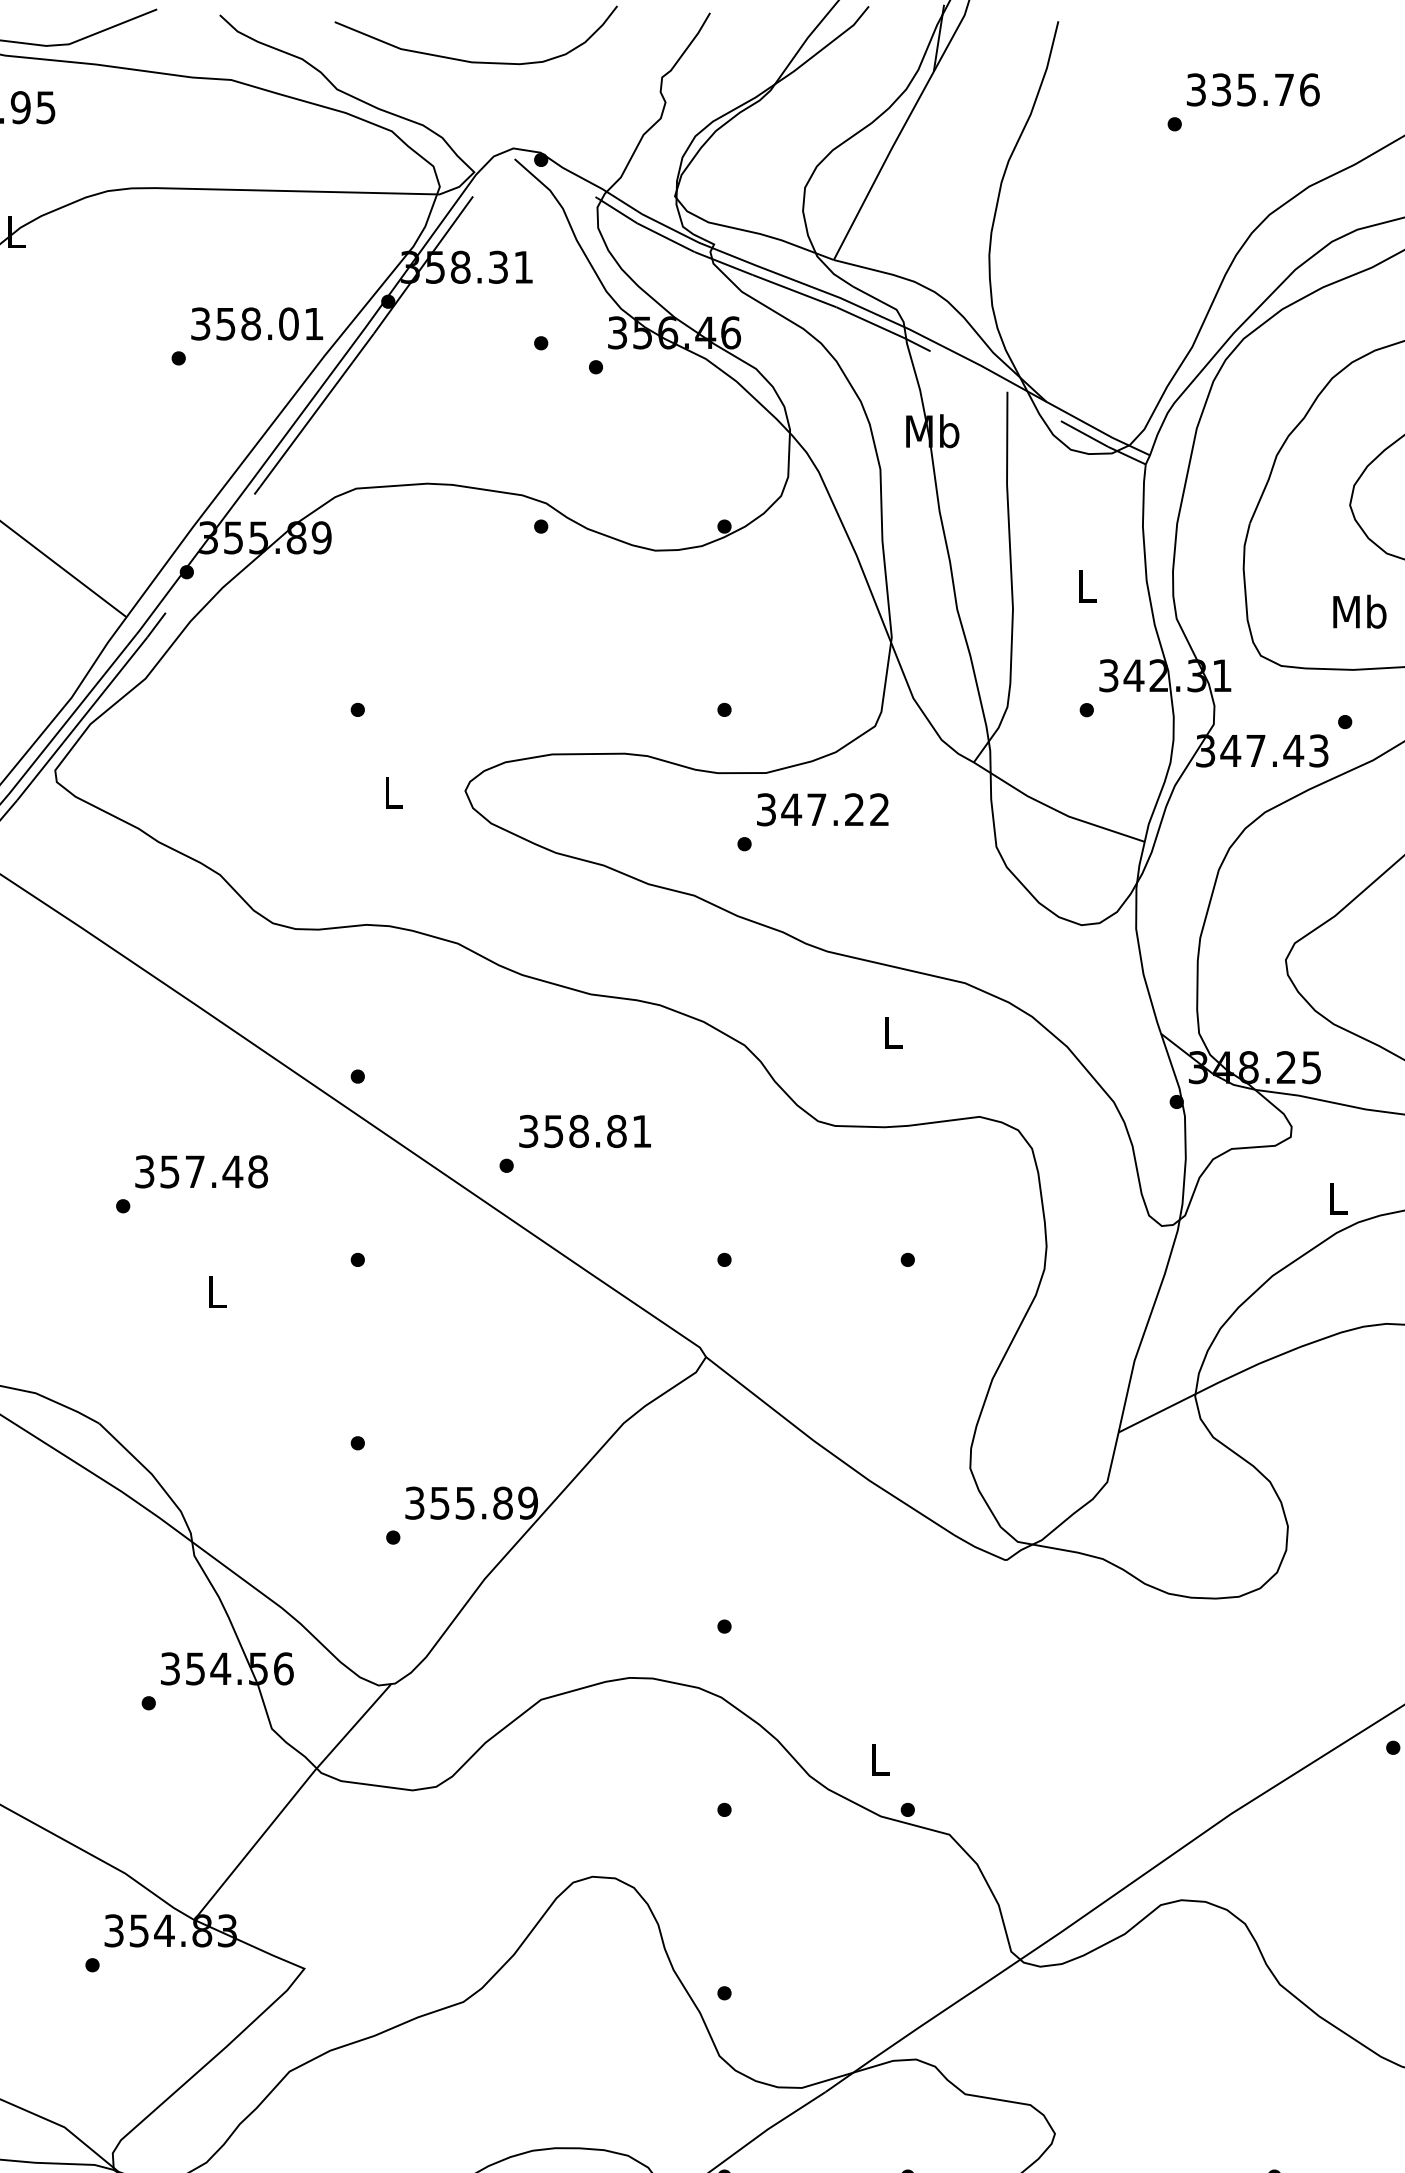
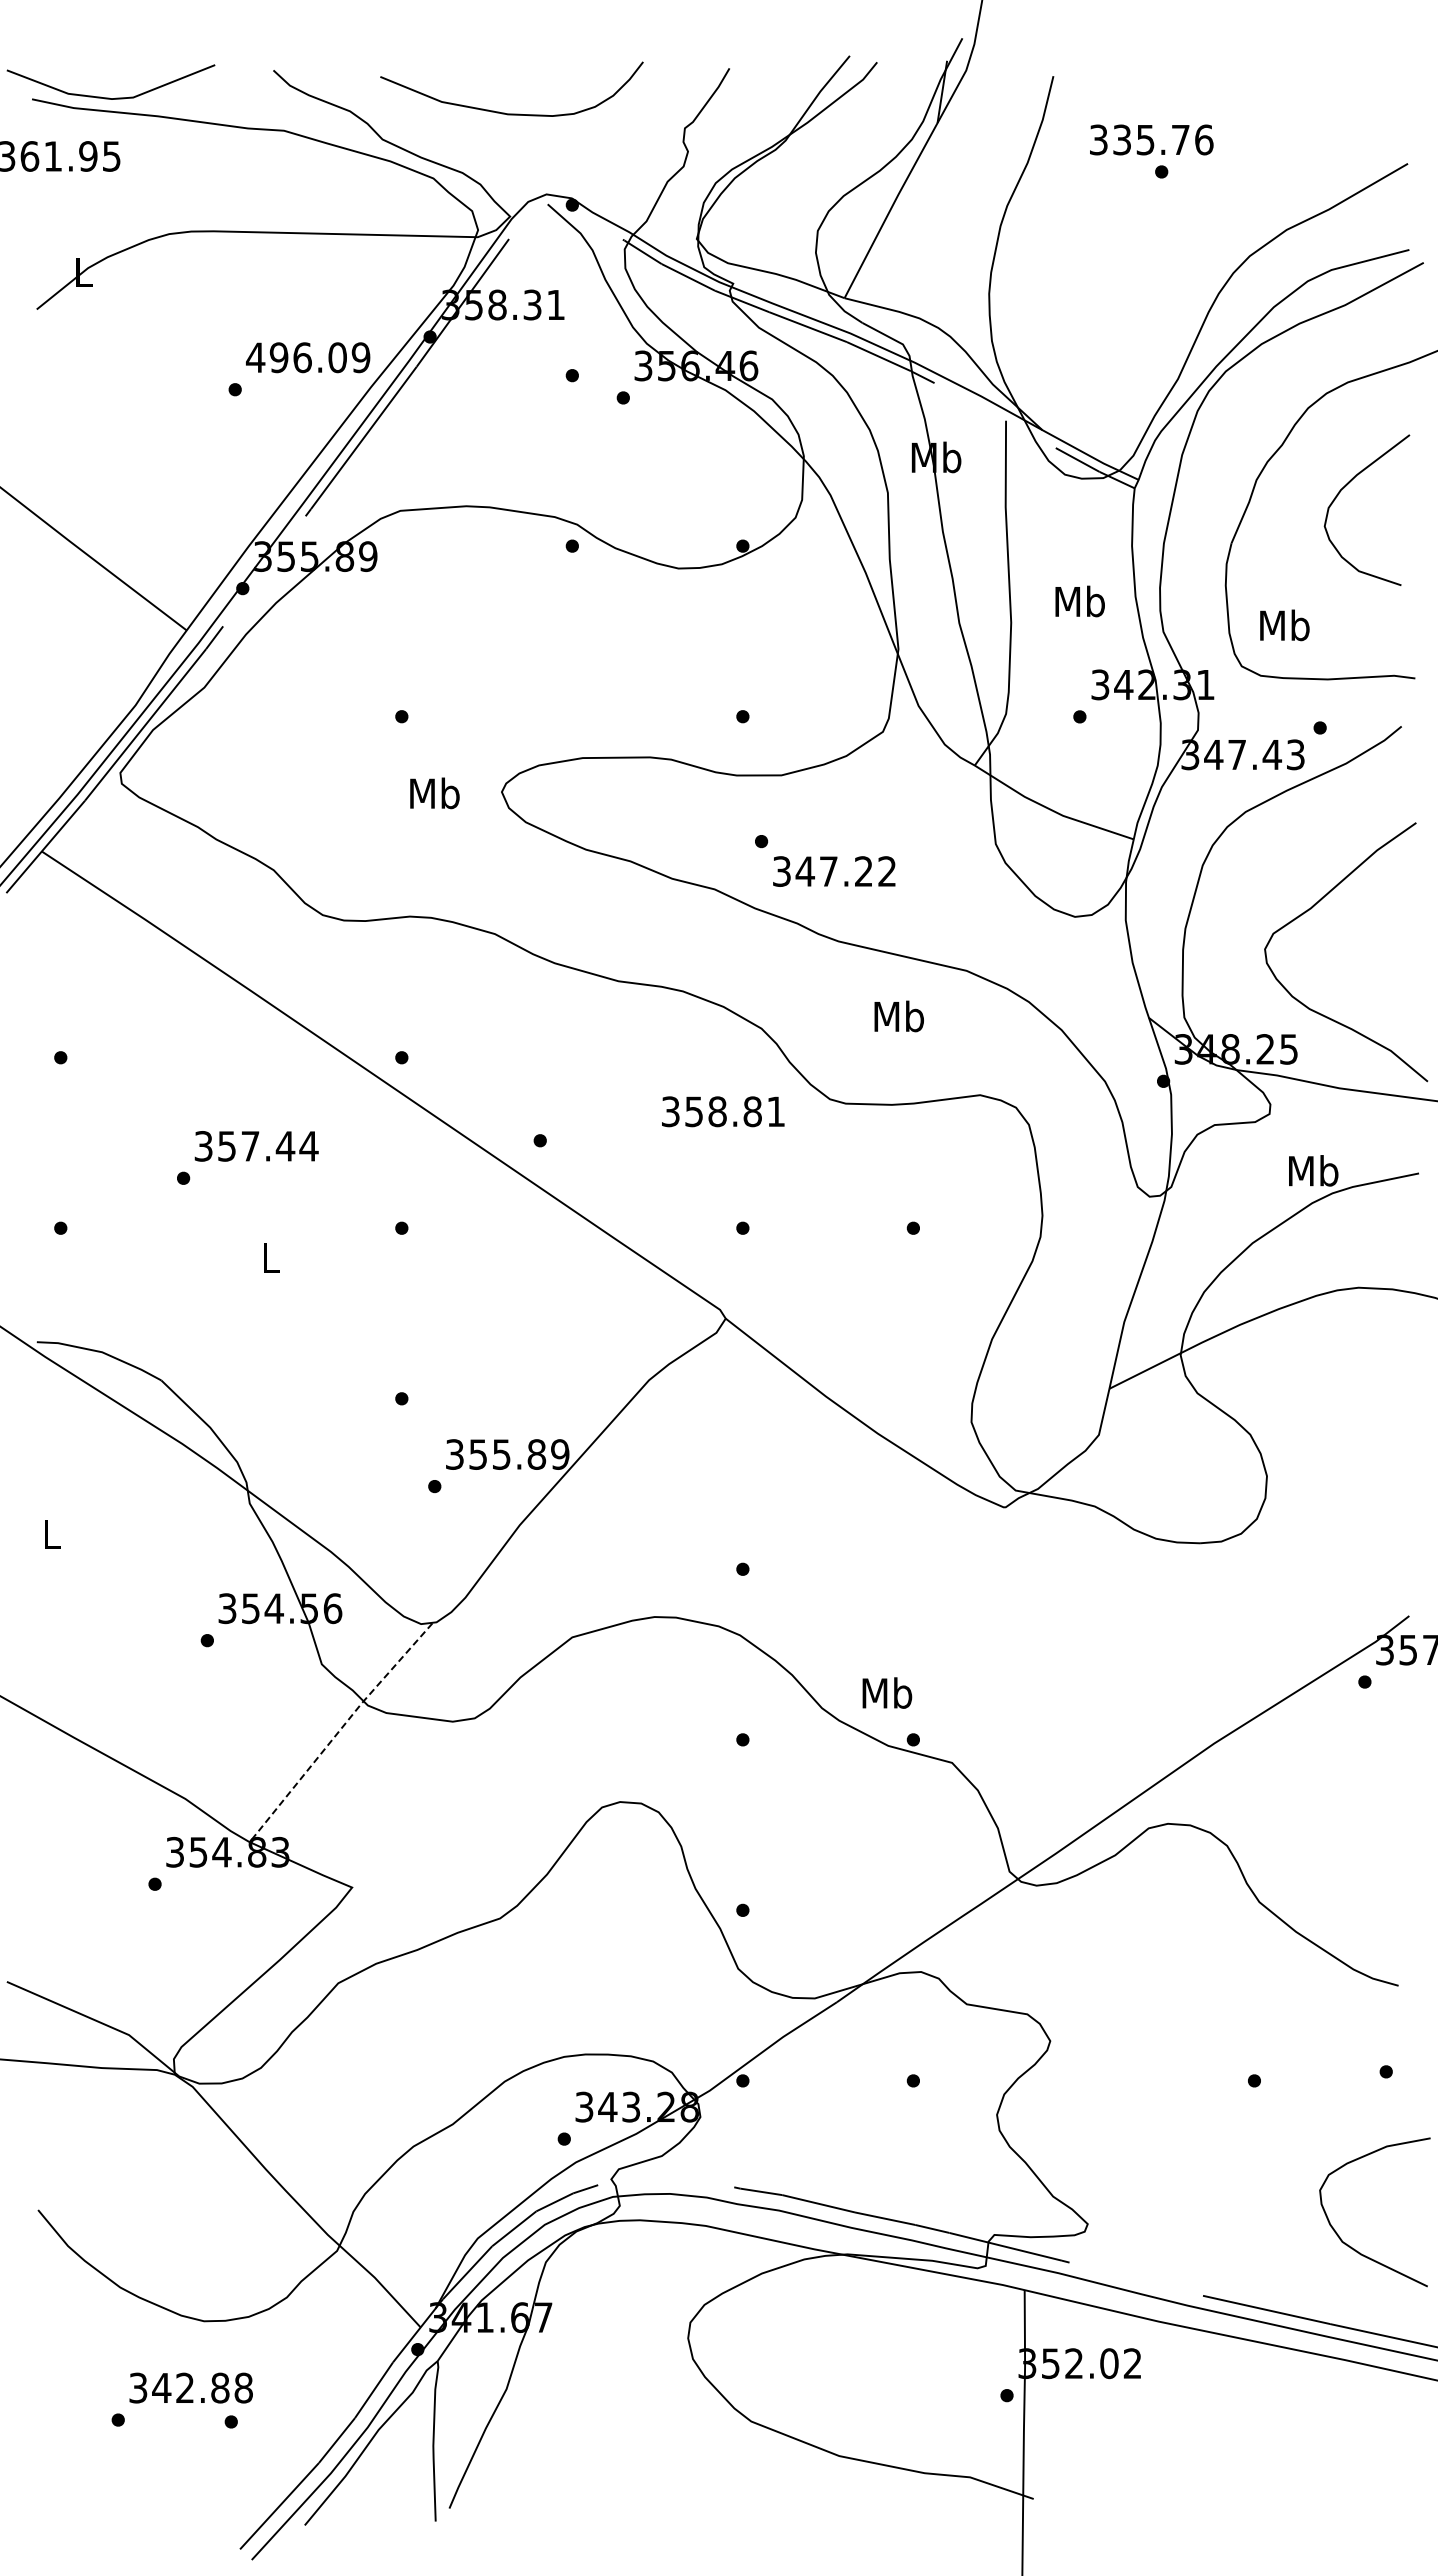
text: (1253, 89) -> (1151, 139), moved
text: (256, 323) -> (307, 357), 358.01 -> 496.09
text: (1086, 586) -> (1079, 601), L -> Mb
text: (1359, 611) -> (1284, 625), moved
text: (392, 792) -> (434, 793), L -> Mb
text: (823, 809) -> (834, 871), moved
text: (892, 1032) -> (899, 1016), L -> Mb
text: (585, 1131) -> (723, 1111), moved
text: (257, 1172) -> (308, 1146), 357.48 -> 357.44
text: (1337, 1197) -> (1313, 1170), L -> Mb
text: (879, 1759) -> (887, 1692), L -> Mb
line: (290, 1800) -> (339, 1731), solid -> dashed

